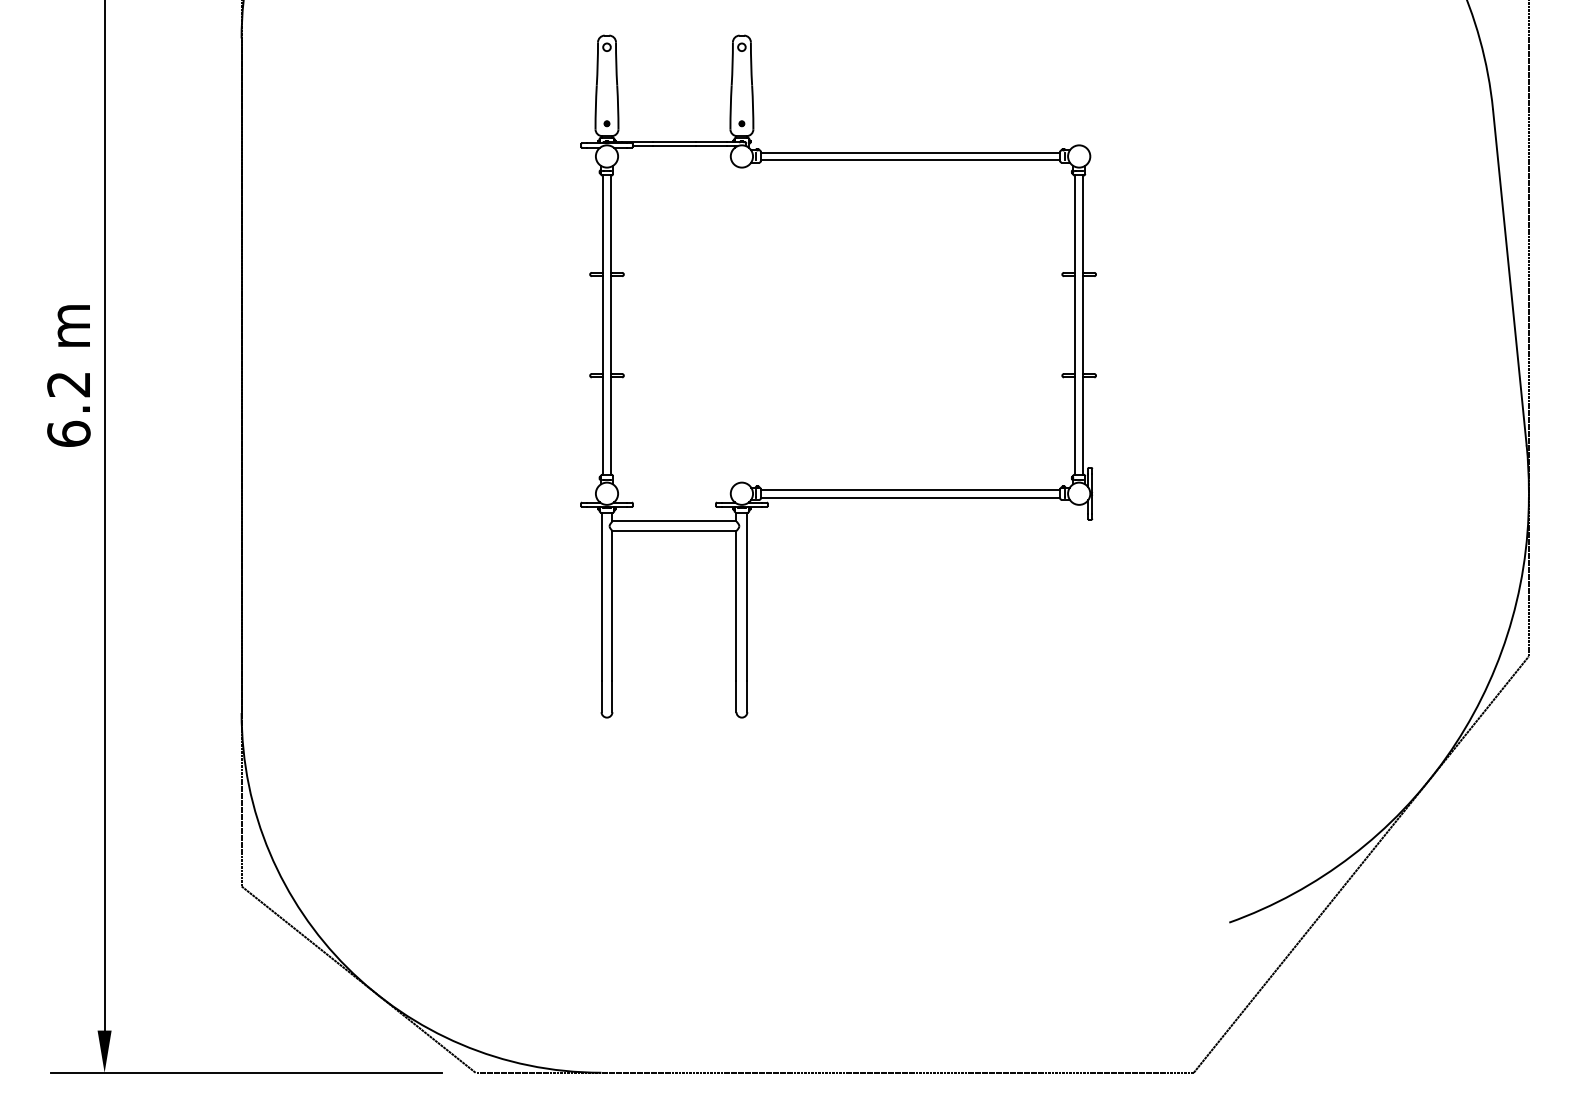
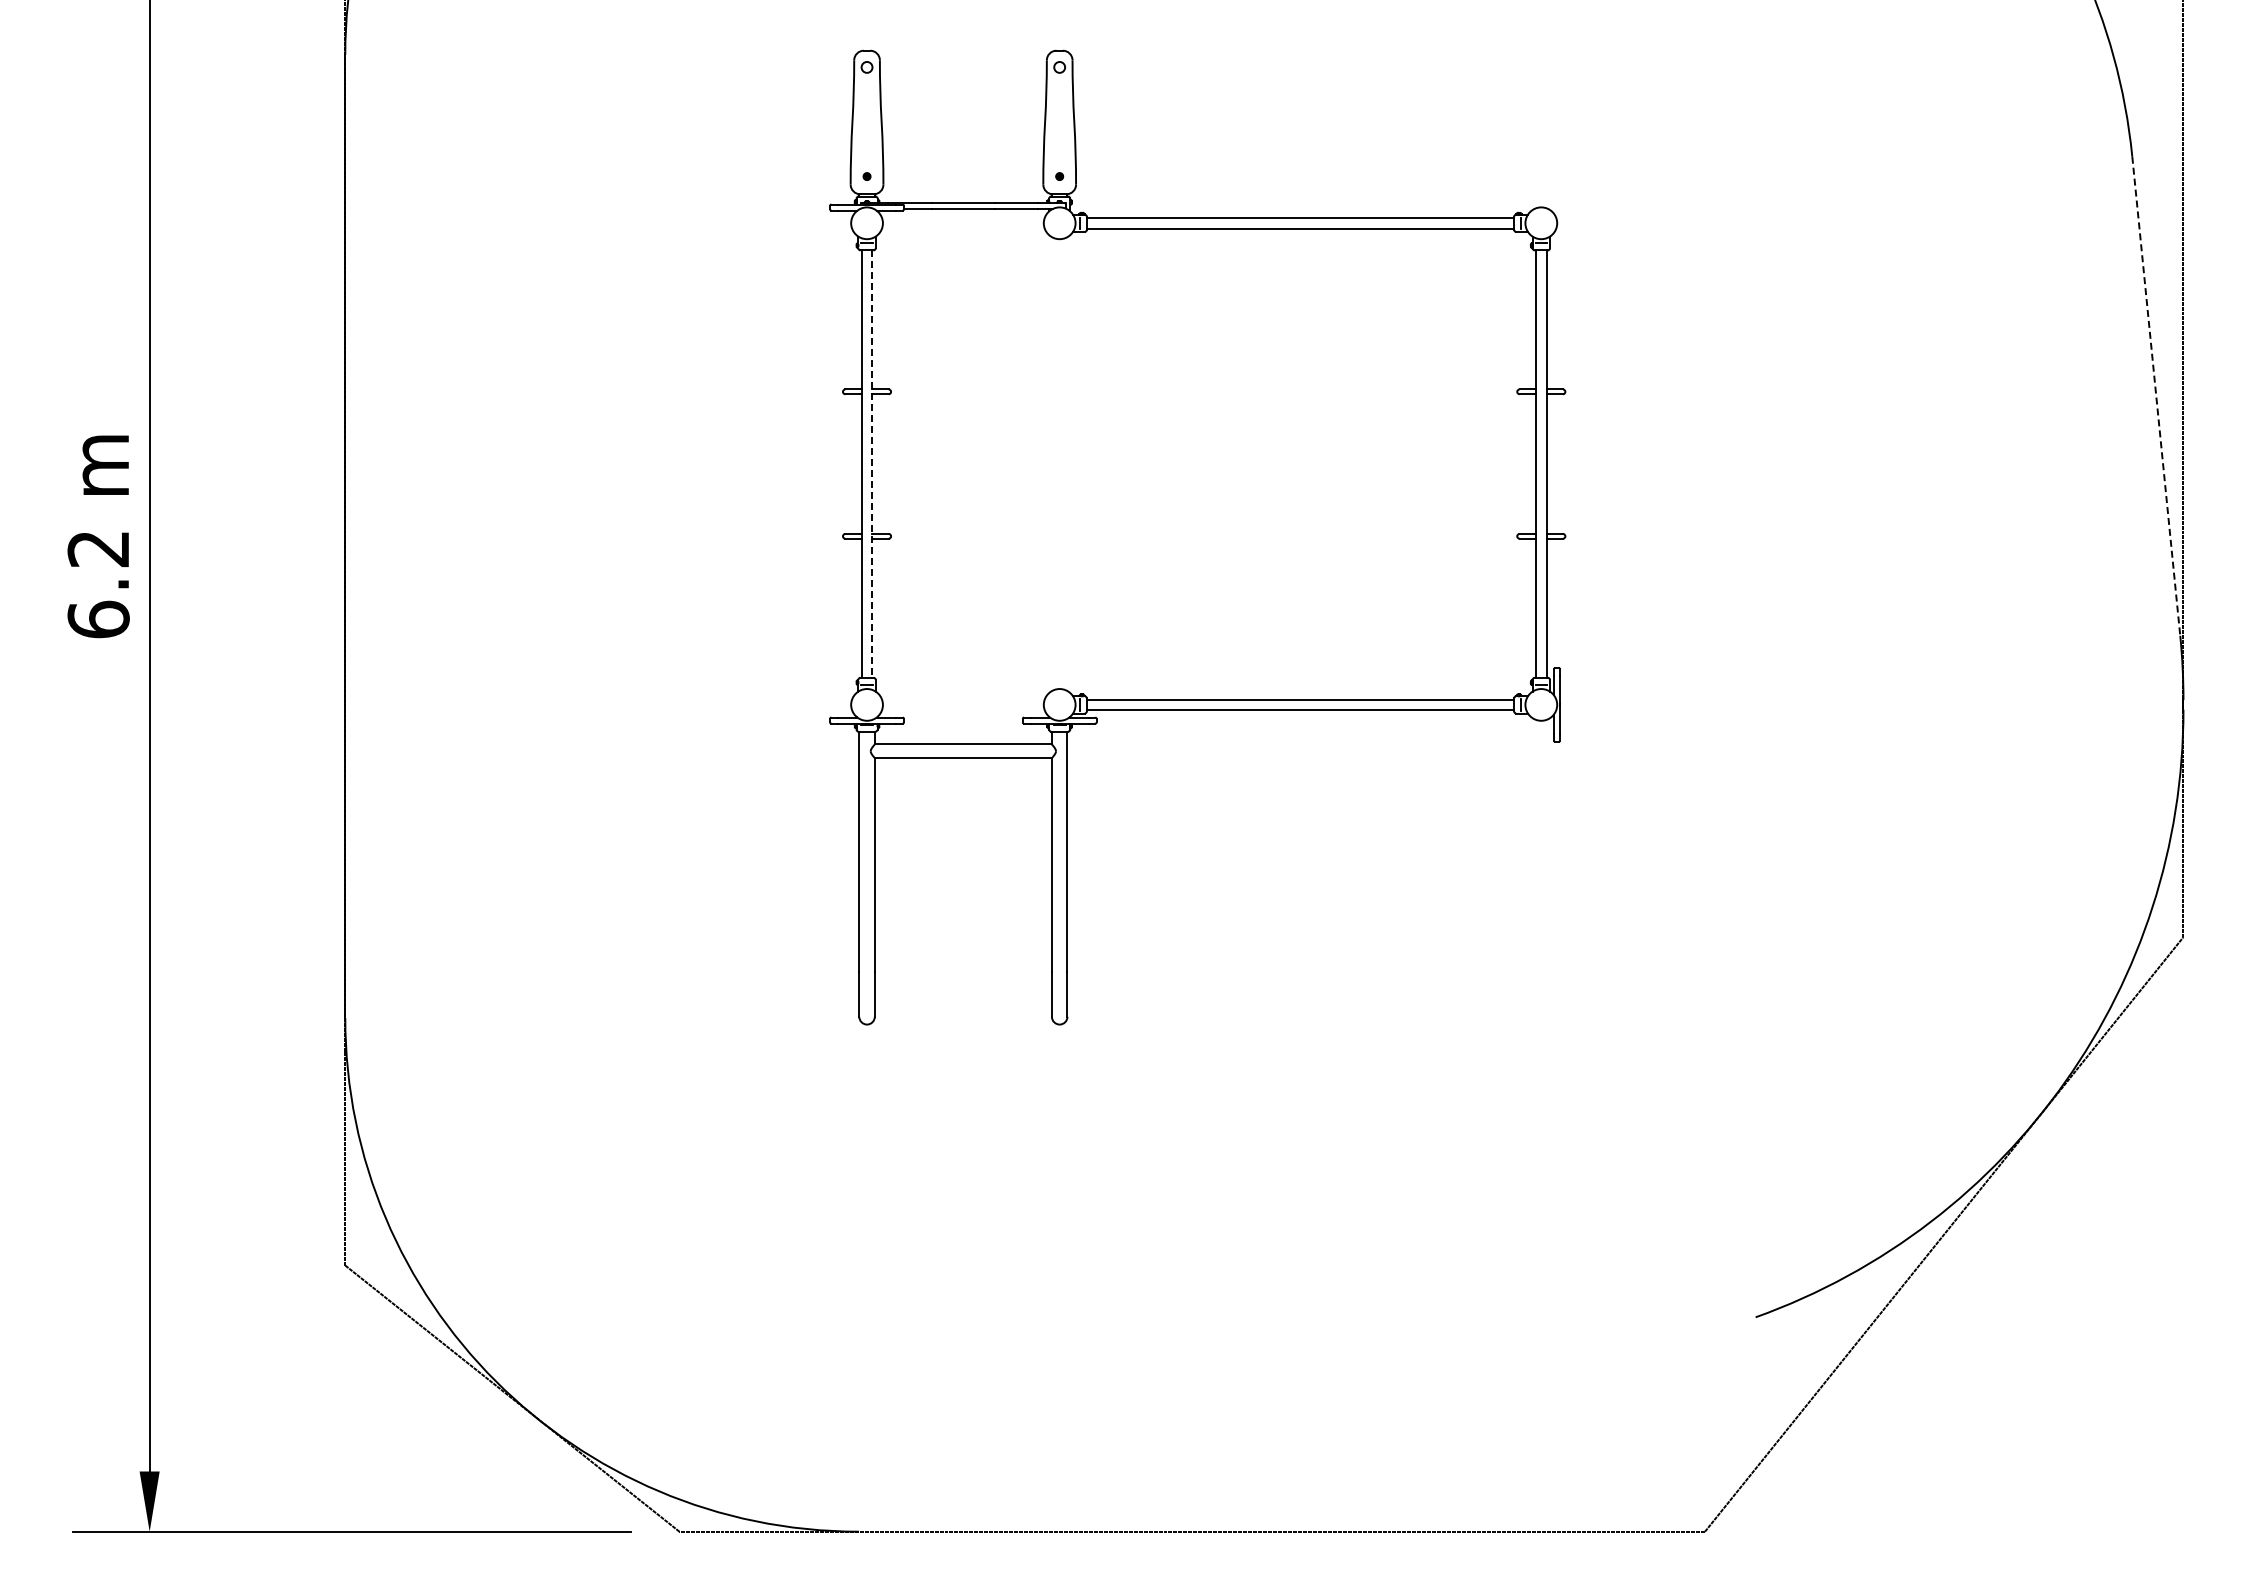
line: (1510, 277) -> (2156, 396), solid -> dashed
line: (610, 325) -> (872, 464), solid -> dashed

